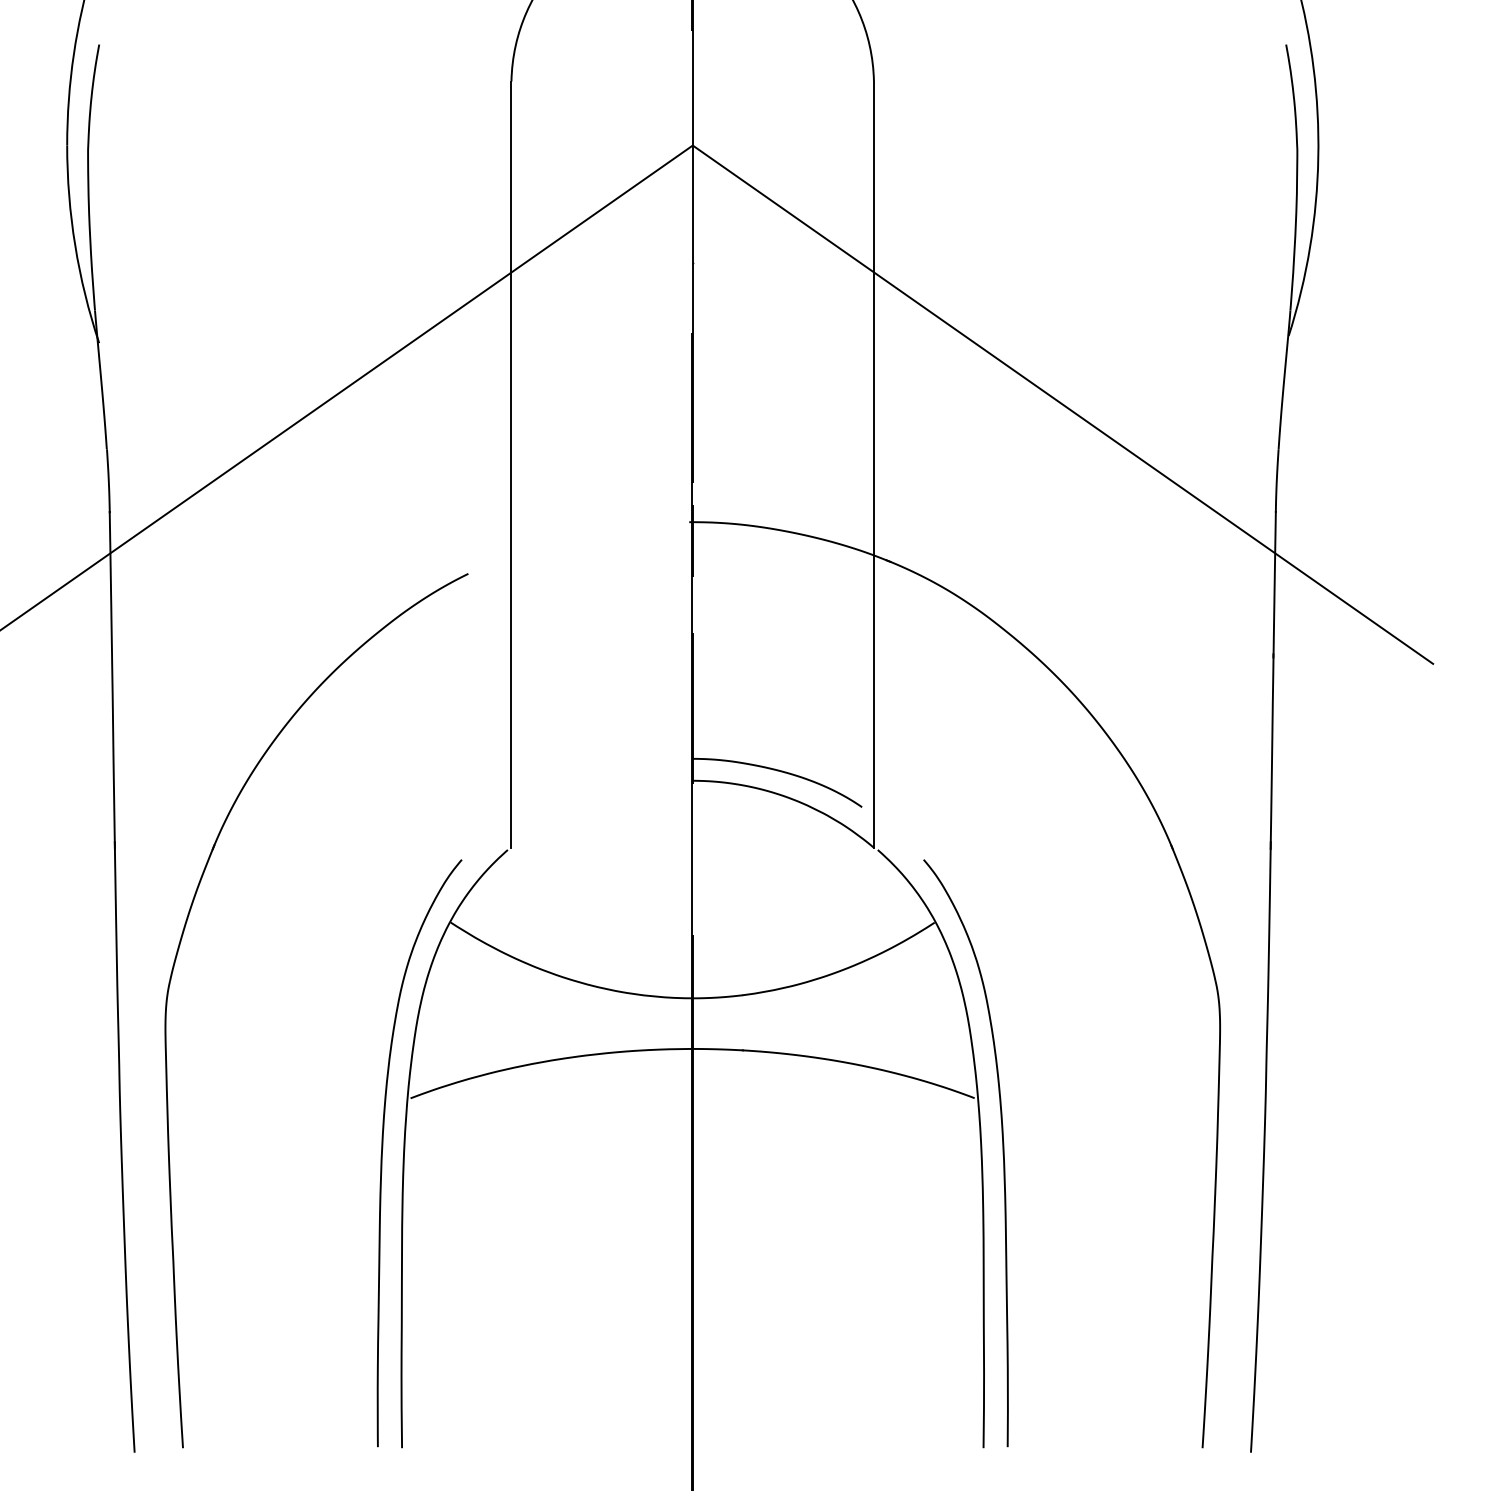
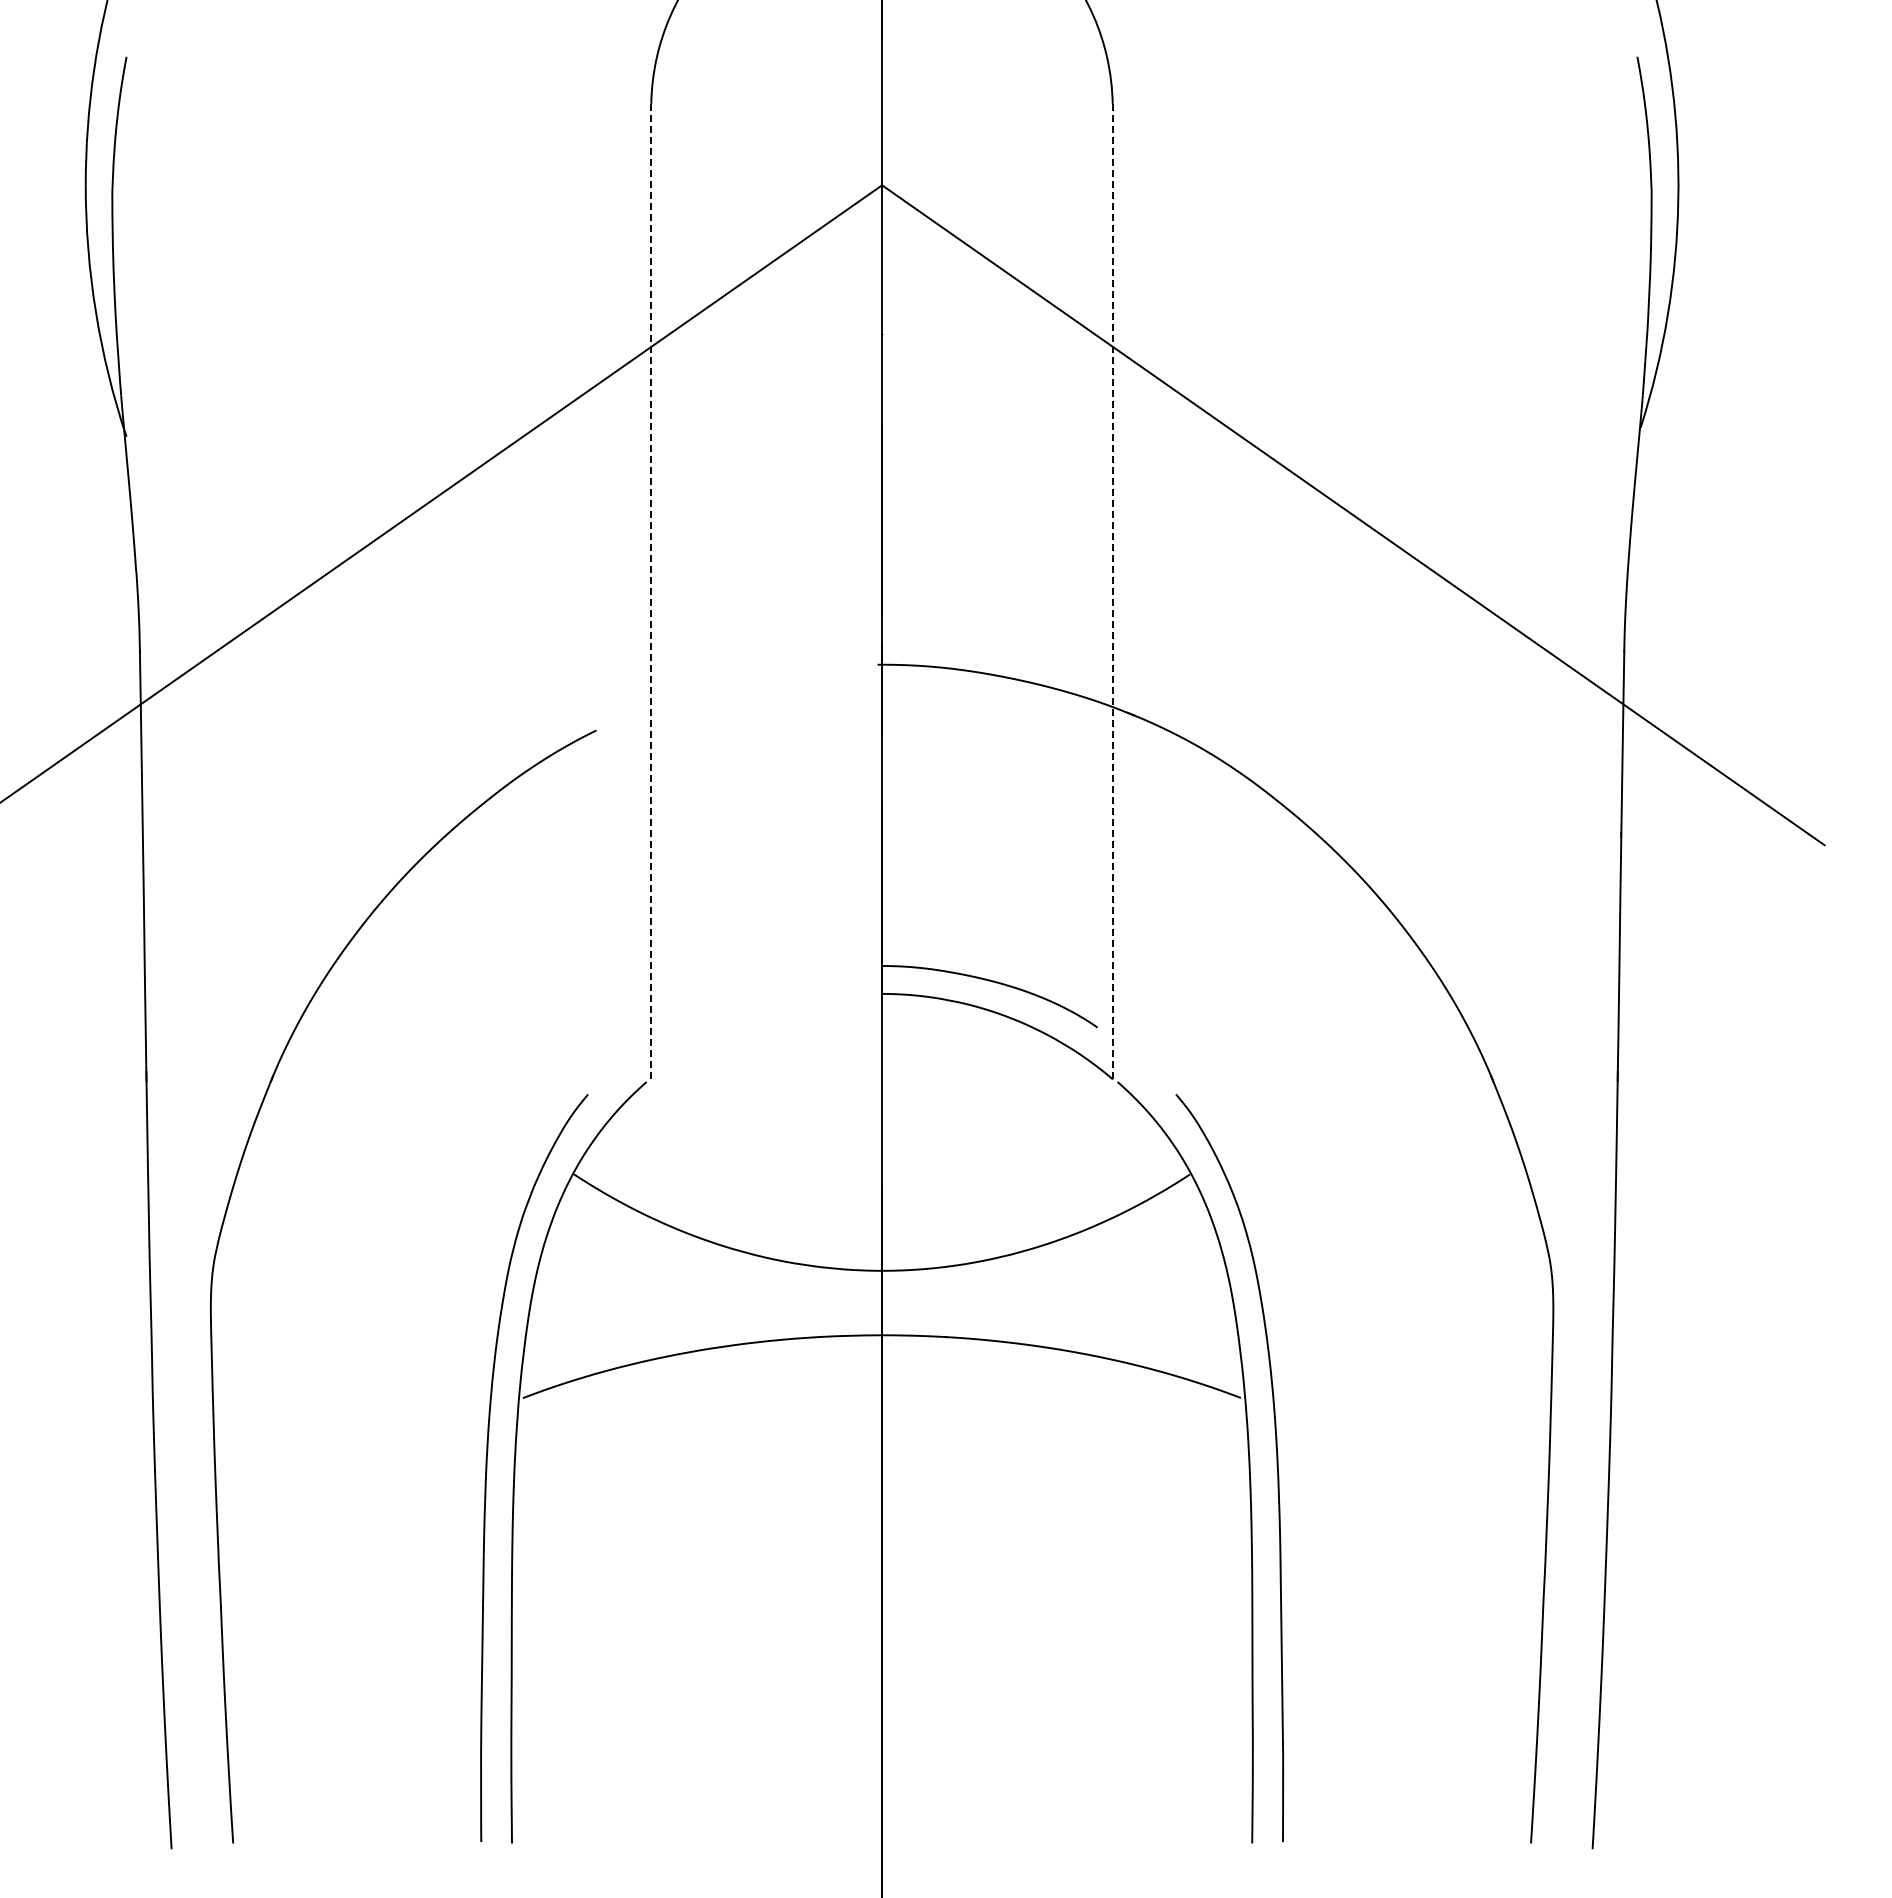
line: (511, 464) -> (651, 591), solid -> dashed
line: (873, 464) -> (1112, 591), solid -> dashed

